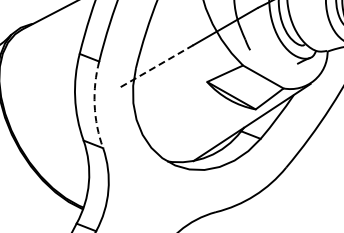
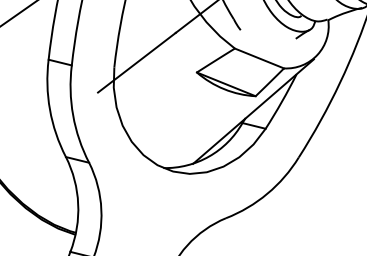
line: (155, 66) -> (136, 62), dashed -> solid
arc: (94, 105) -> (73, 115), dashed -> solid

